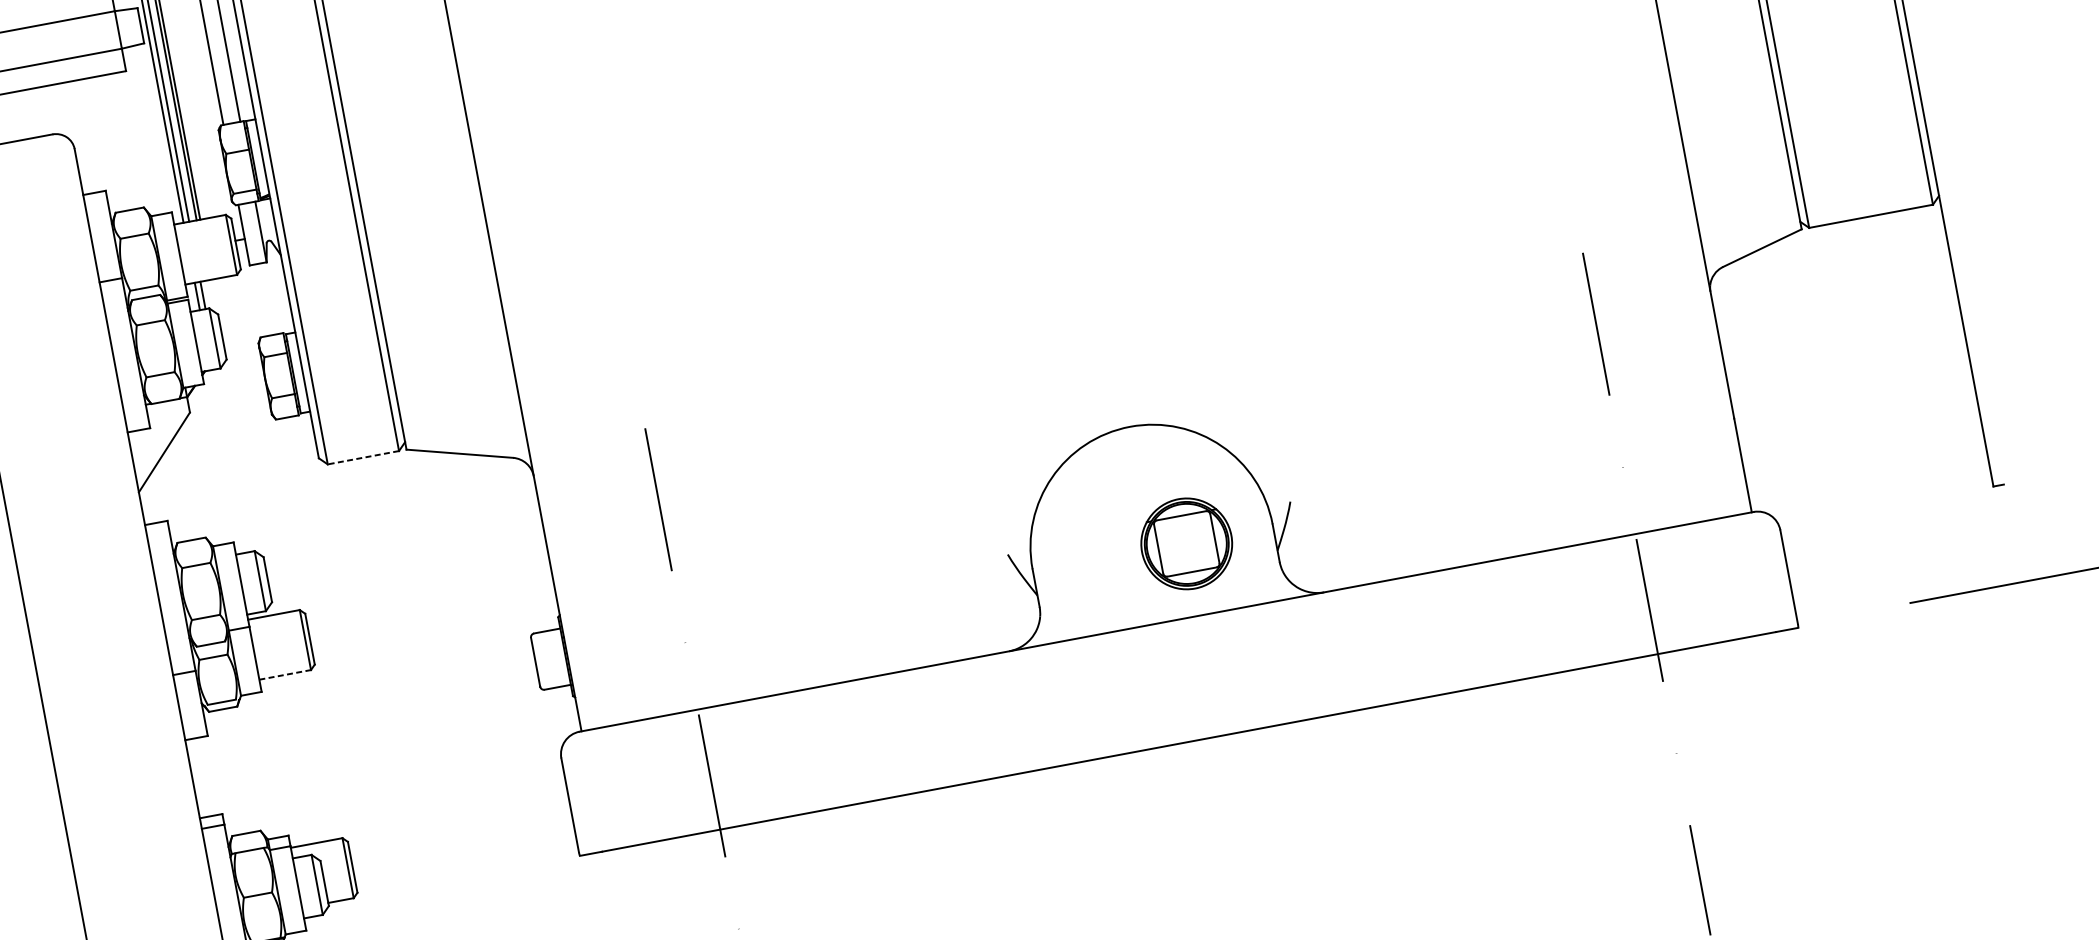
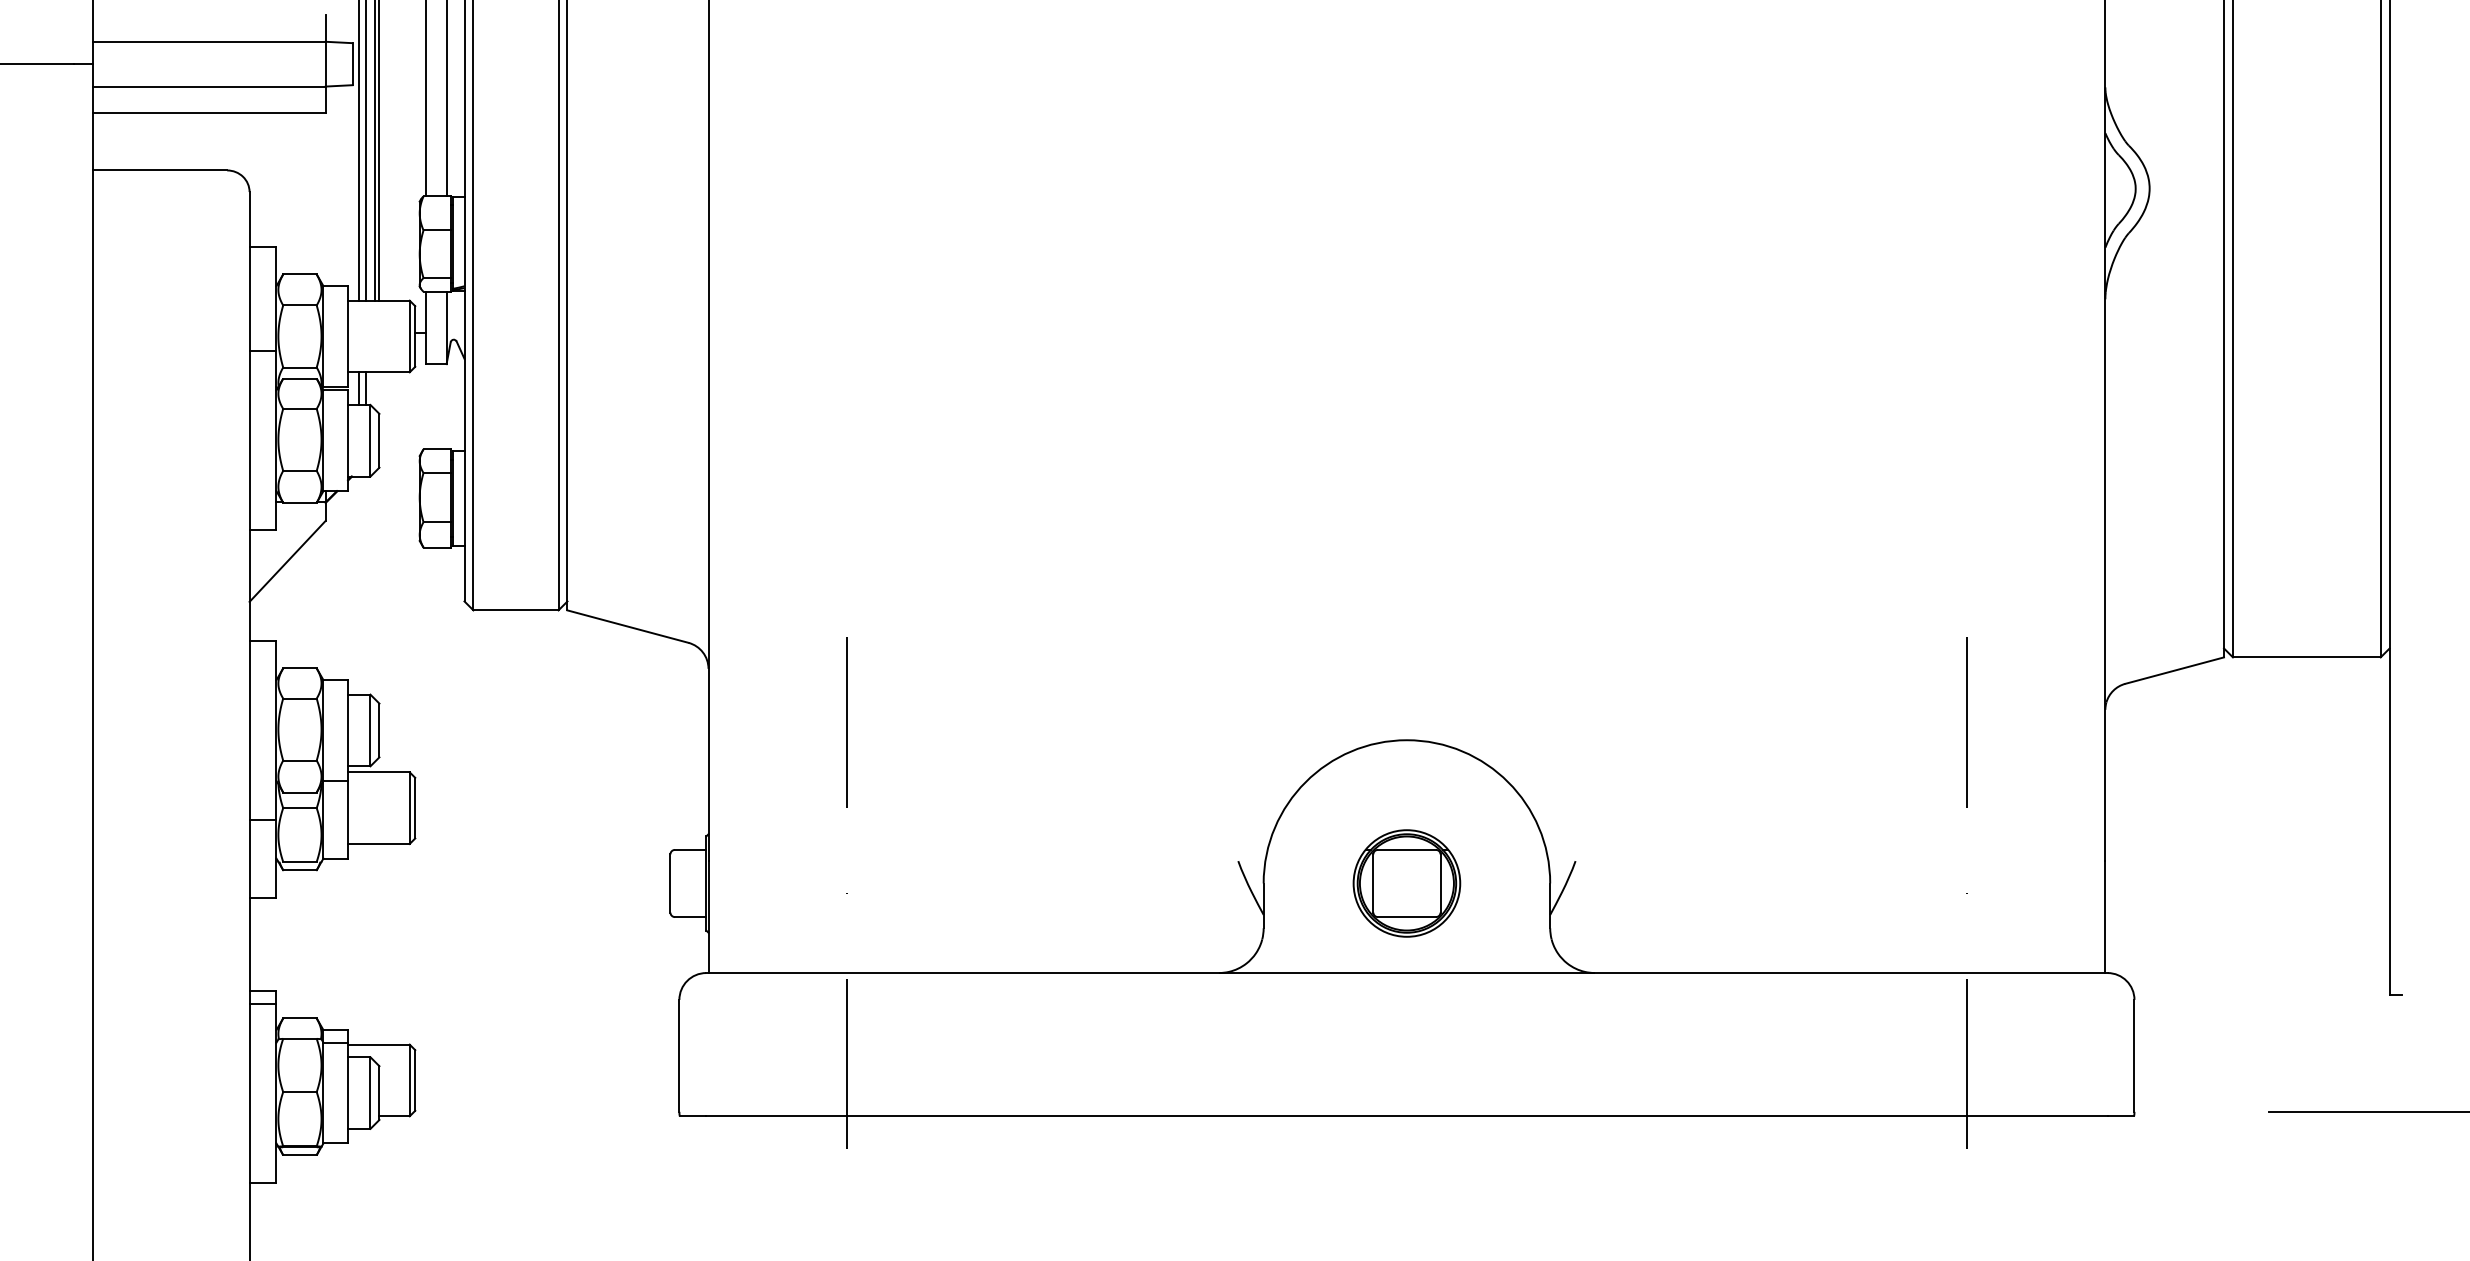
line: (363, 457) -> (515, 610), dashed -> solid
part: (1186, 543) -> (1406, 883), moved
line: (284, 674) -> (378, 843), dashed -> solid

